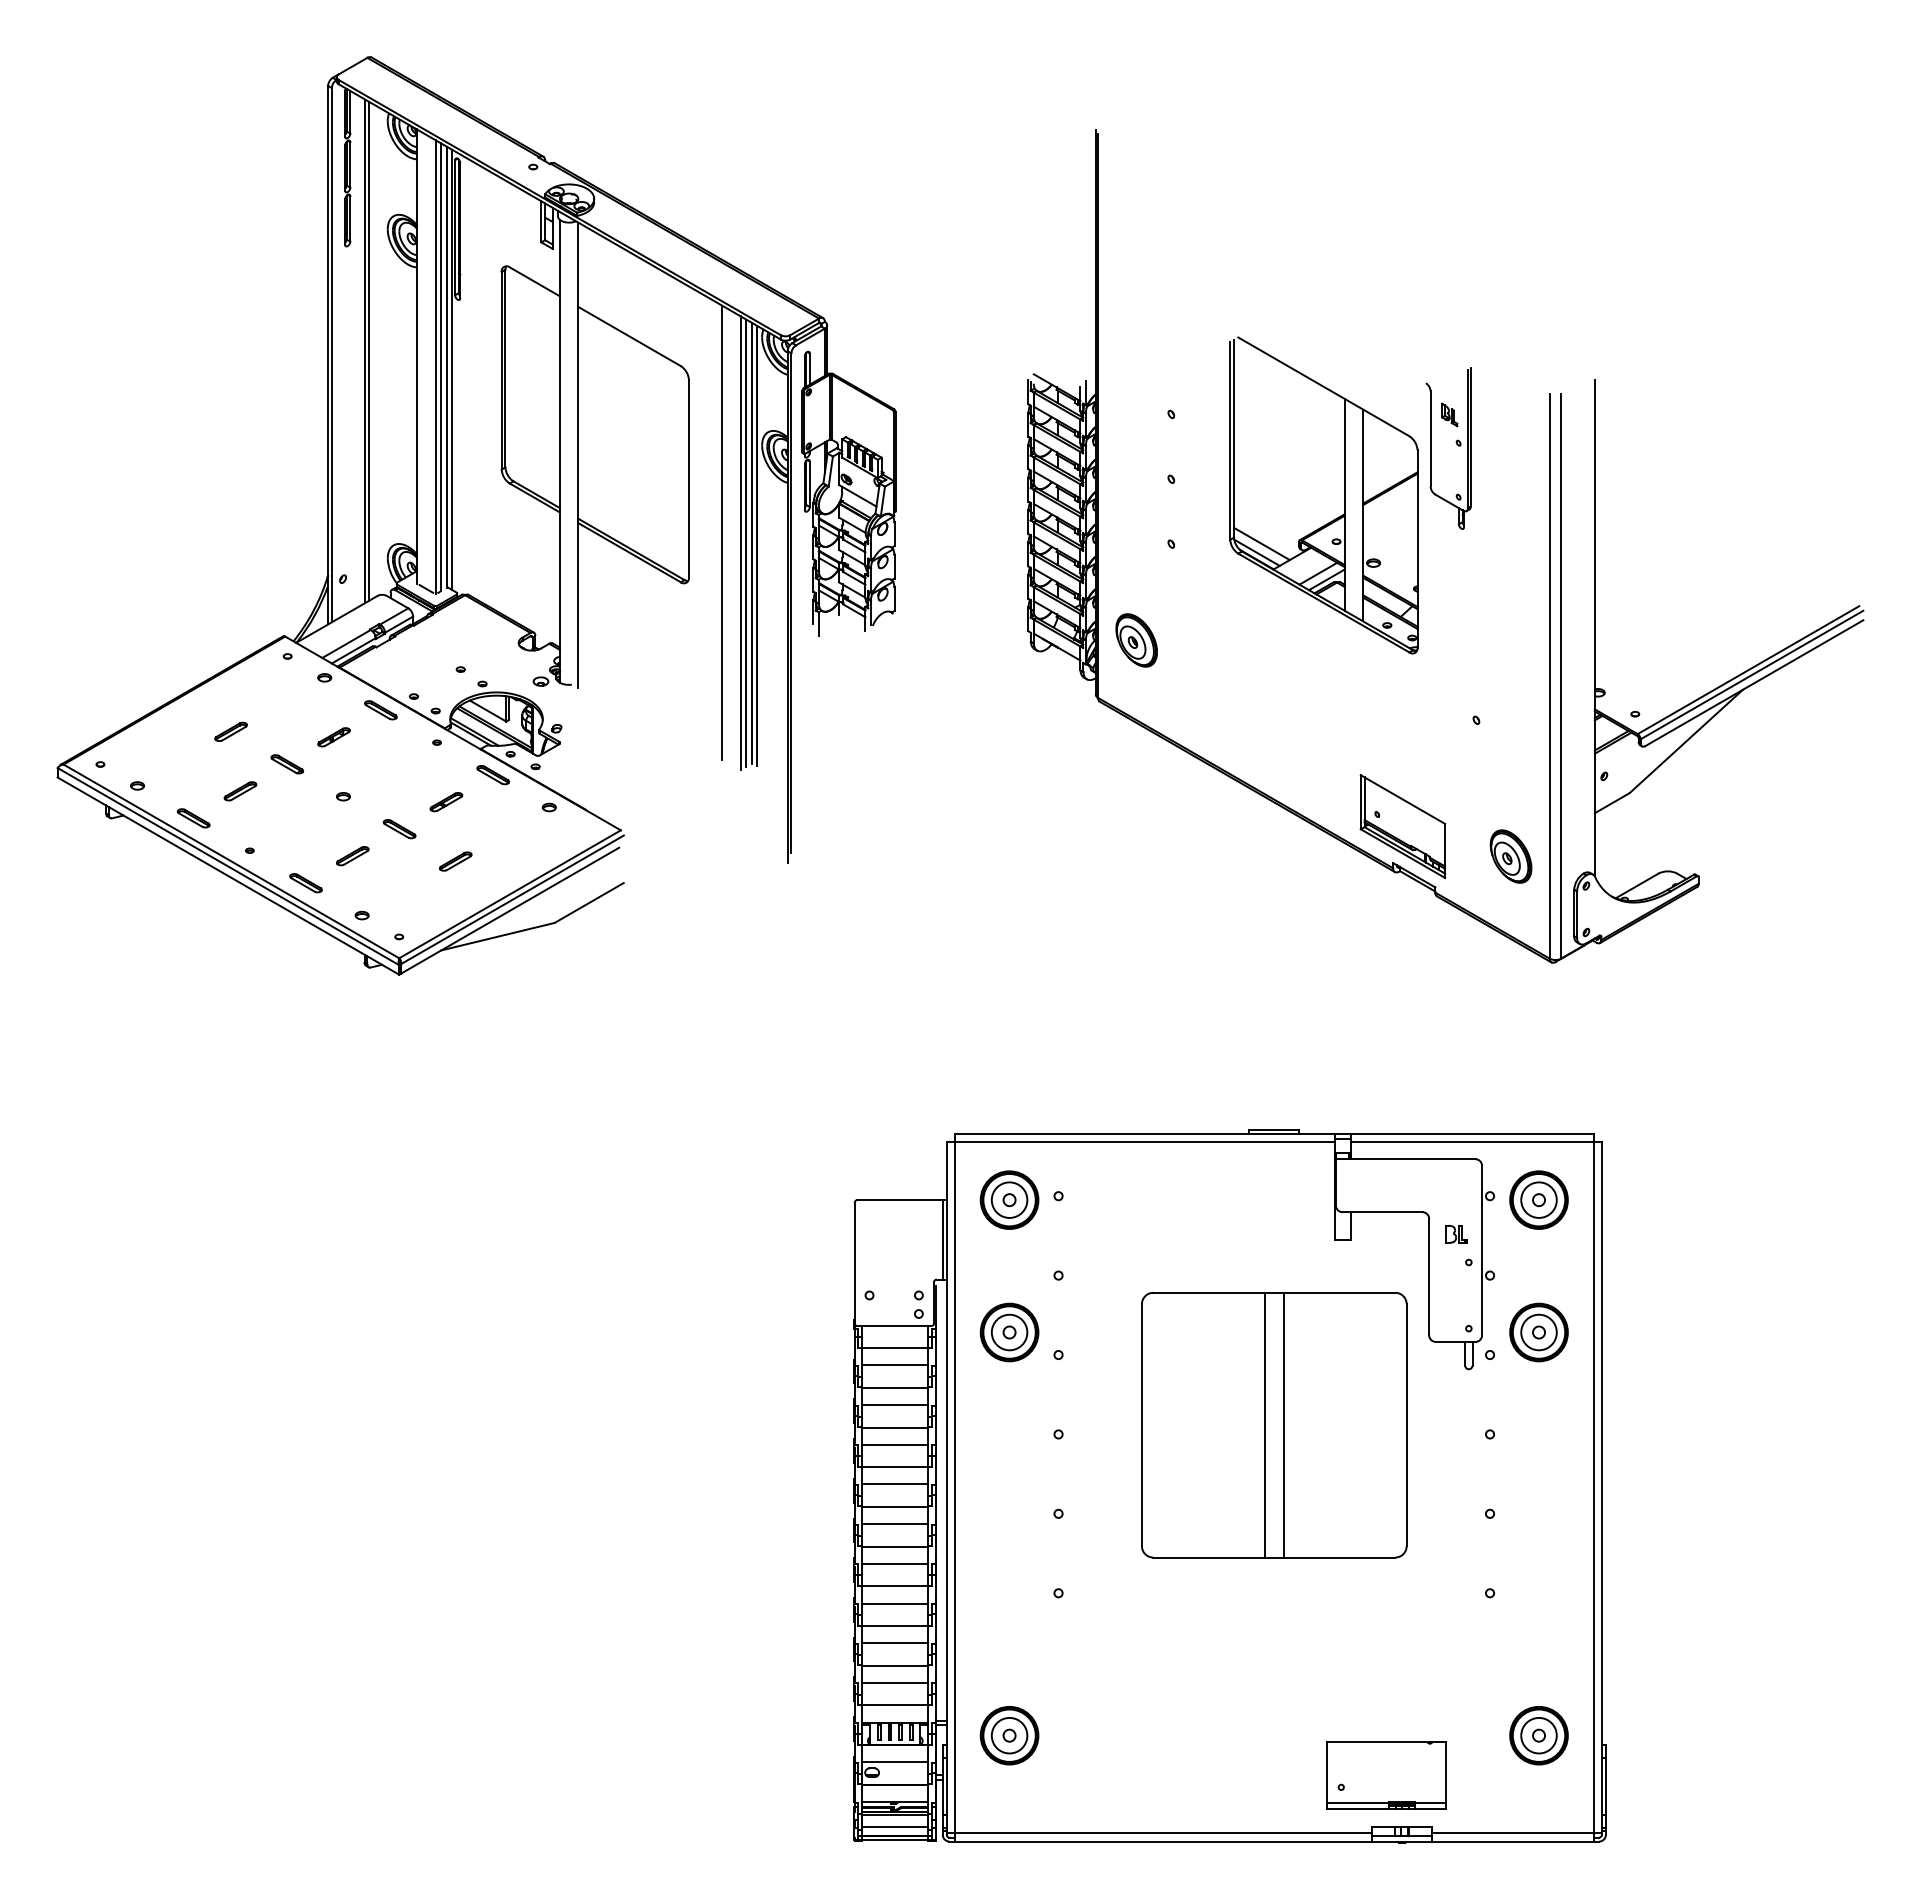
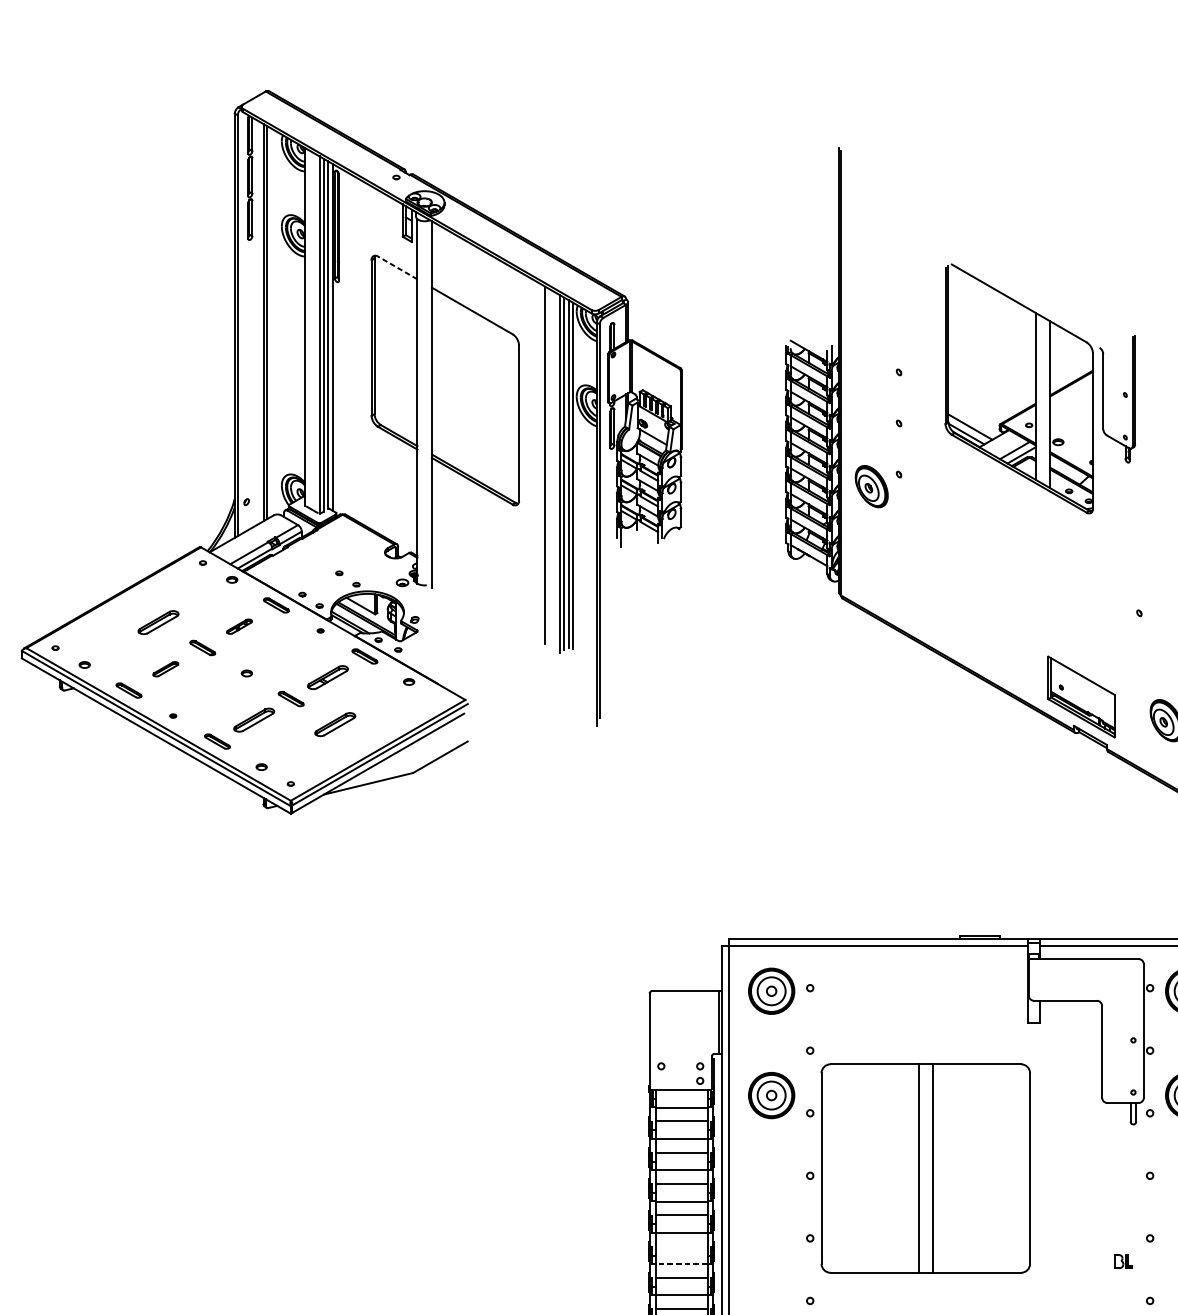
line: (534, 281) -> (397, 267), solid -> dashed
part: (1449, 414) -> (1118, 372), removed
part: (1344, 495) -> (1035, 388), moved
part: (1136, 640) -> (871, 486), moved
part: (230, 731) -> (157, 622), size x1.6
part: (446, 802) -> (328, 678), size x1.6
part: (352, 856) -> (254, 720), size x1.6
part: (455, 861) -> (335, 724), size x1.6
part: (1456, 1234) -> (1123, 1261), moved
part: (1274, 1425) -> (925, 1168), moved
line: (895, 1524) -> (681, 1246), removed
line: (894, 1546) -> (680, 1264), solid -> dashed

